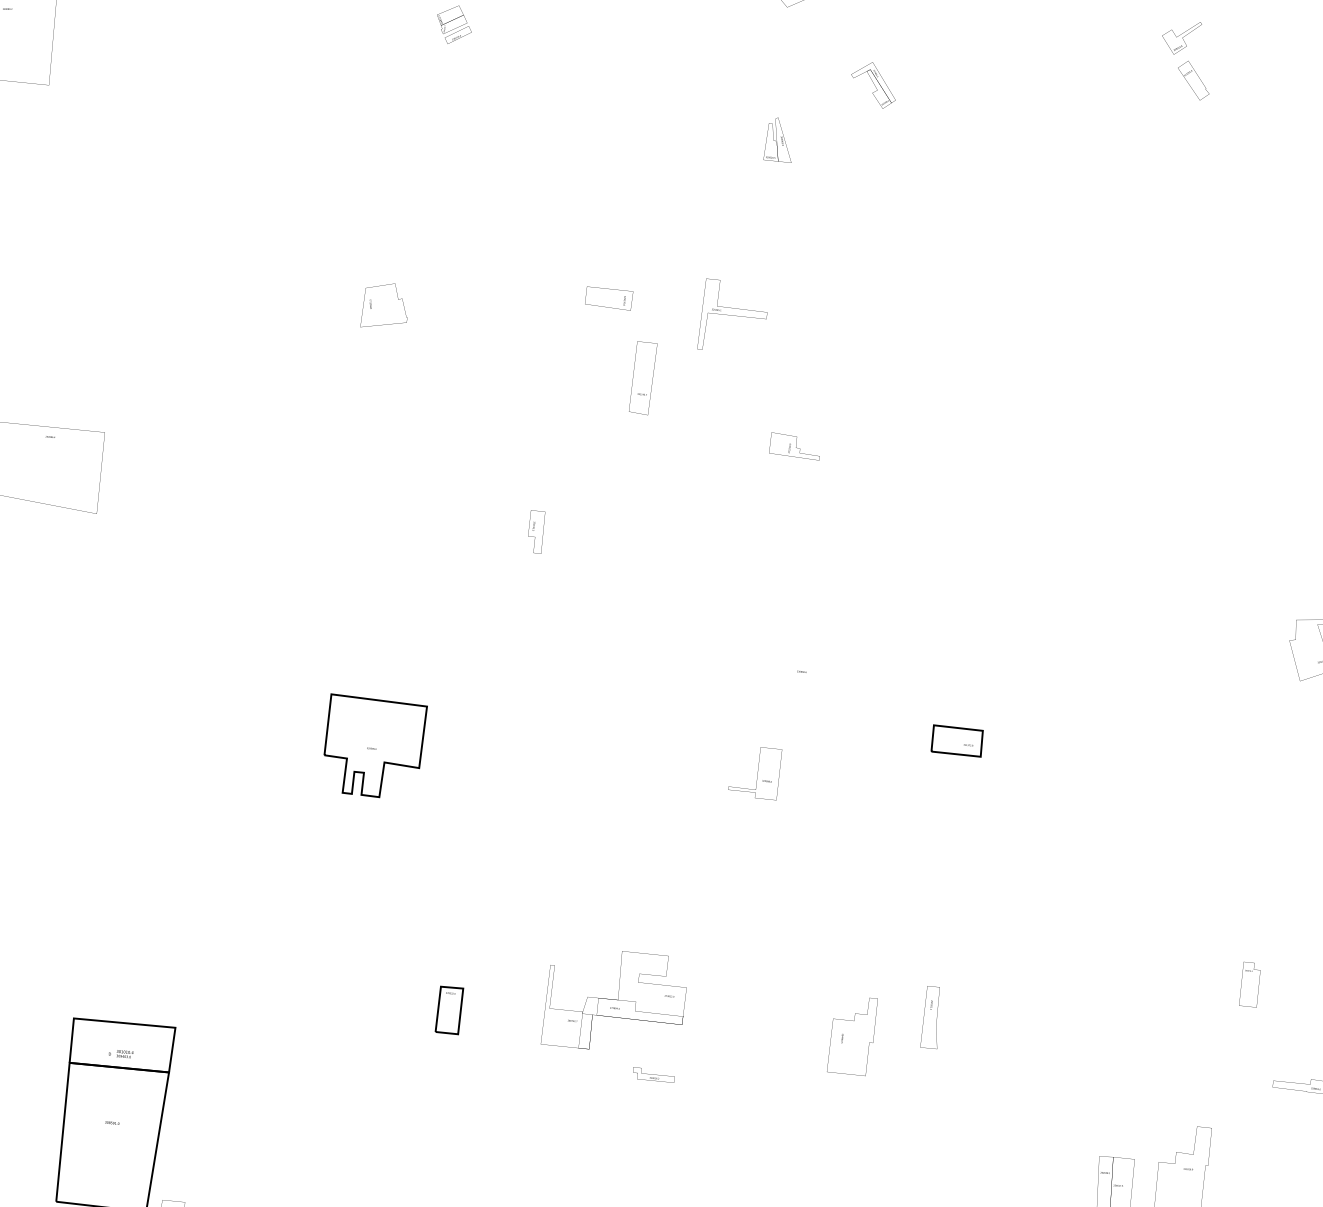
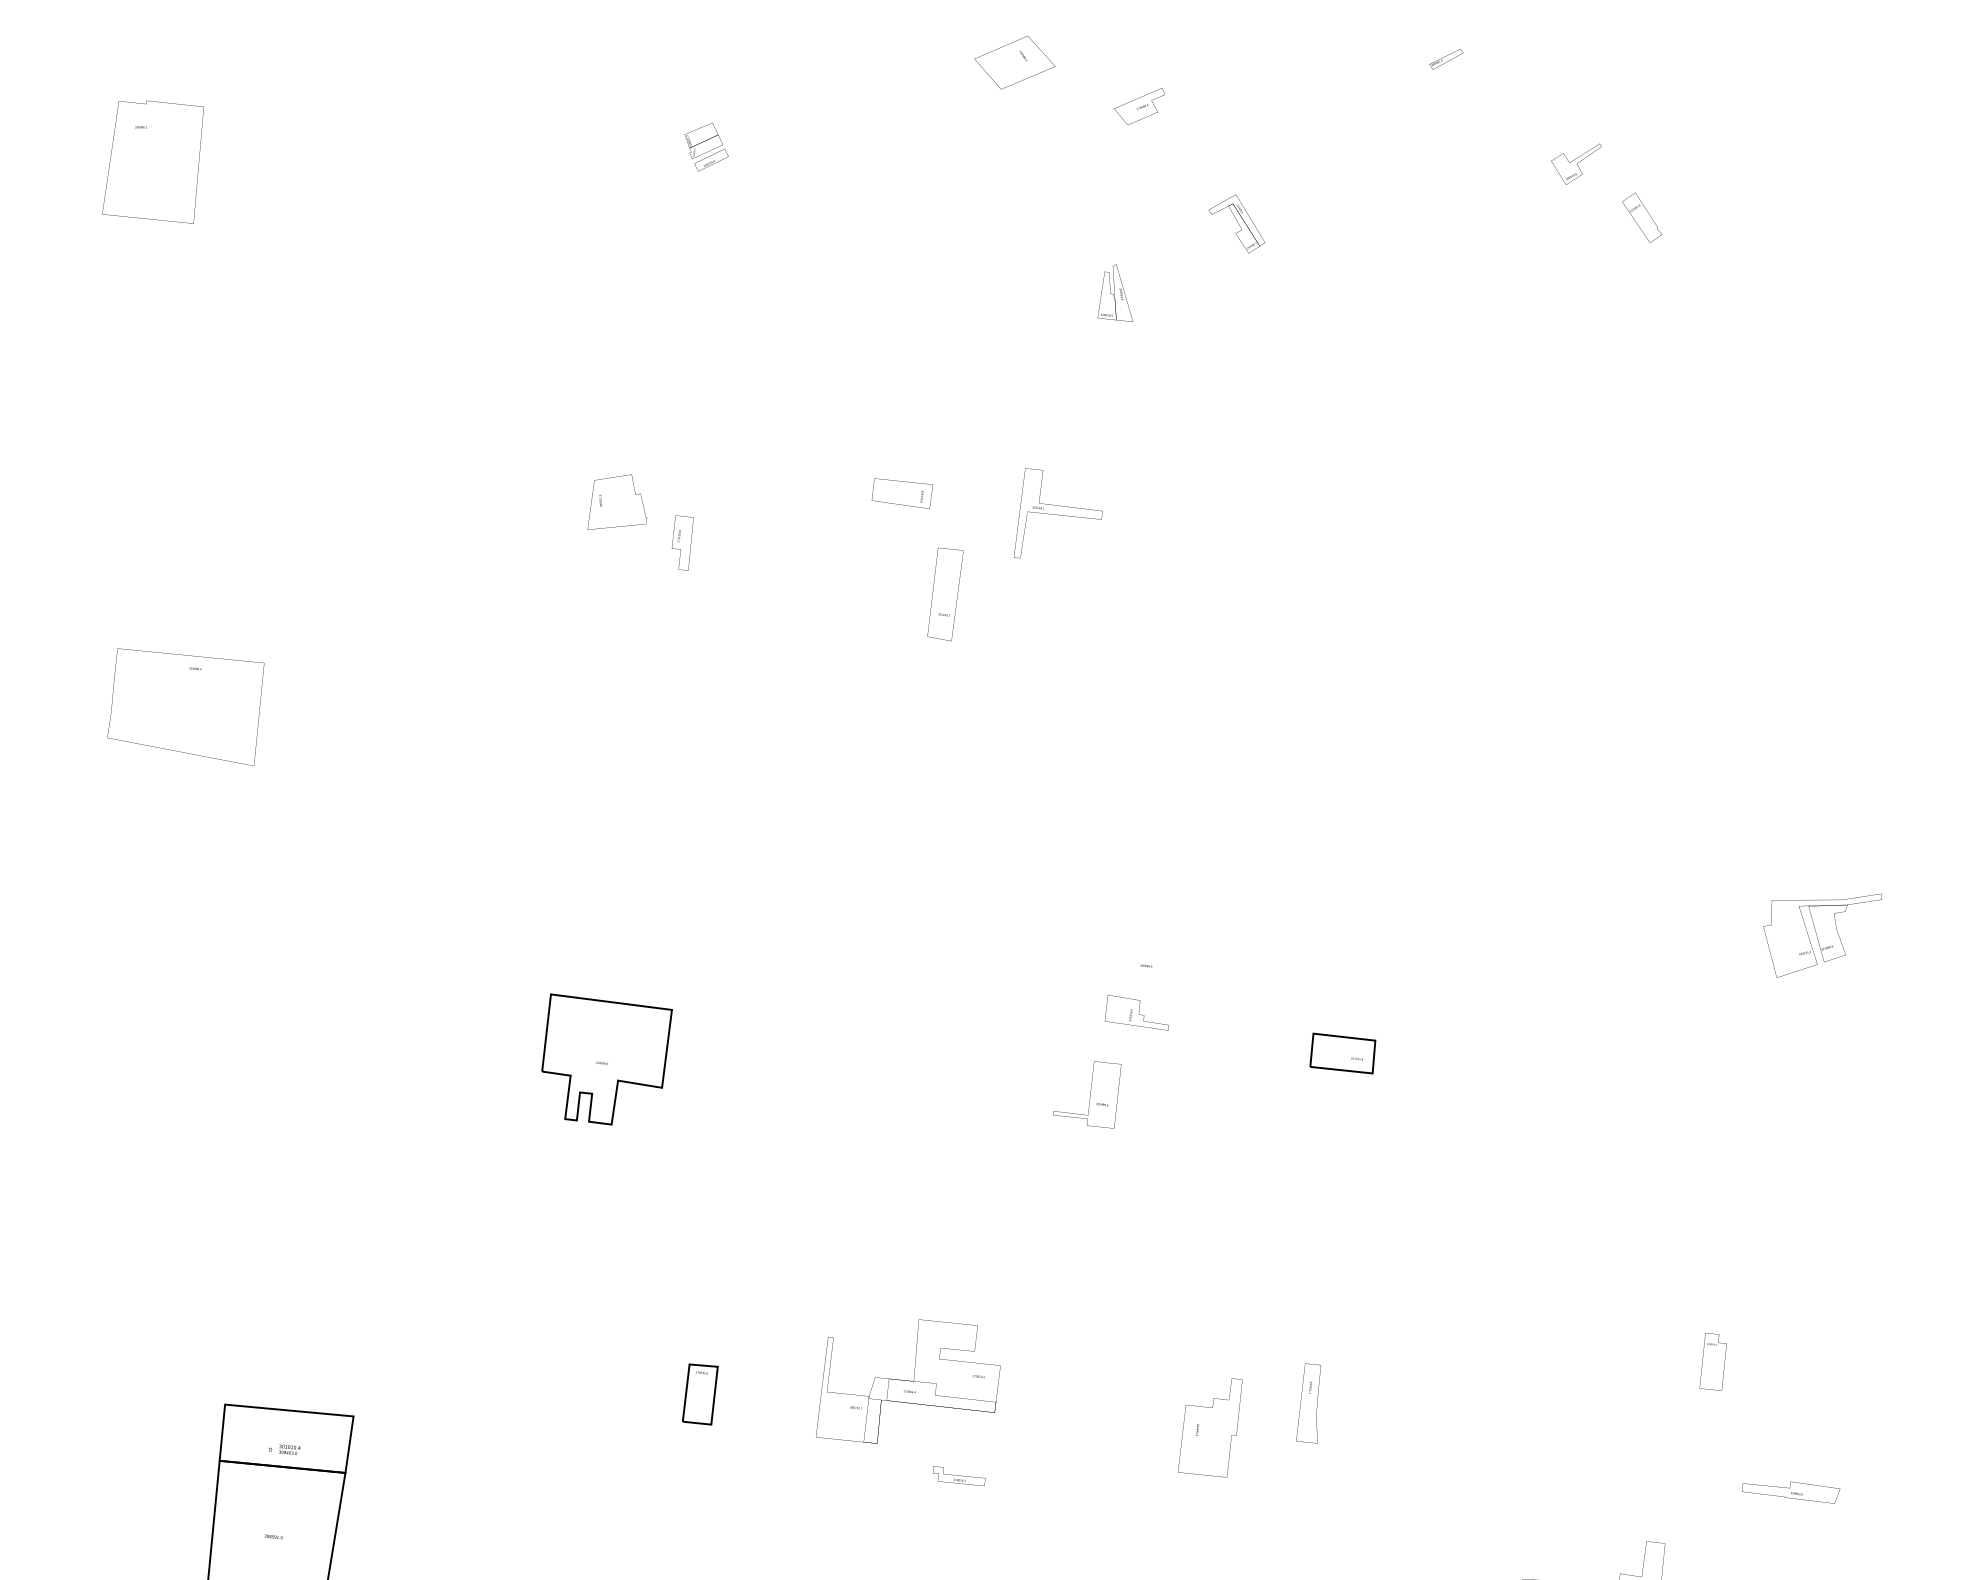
text: (1182, 37) -> (1576, 163), moved
text: (794, 446) -> (1136, 1012), moved
text: (536, 531) -> (682, 542), moved

